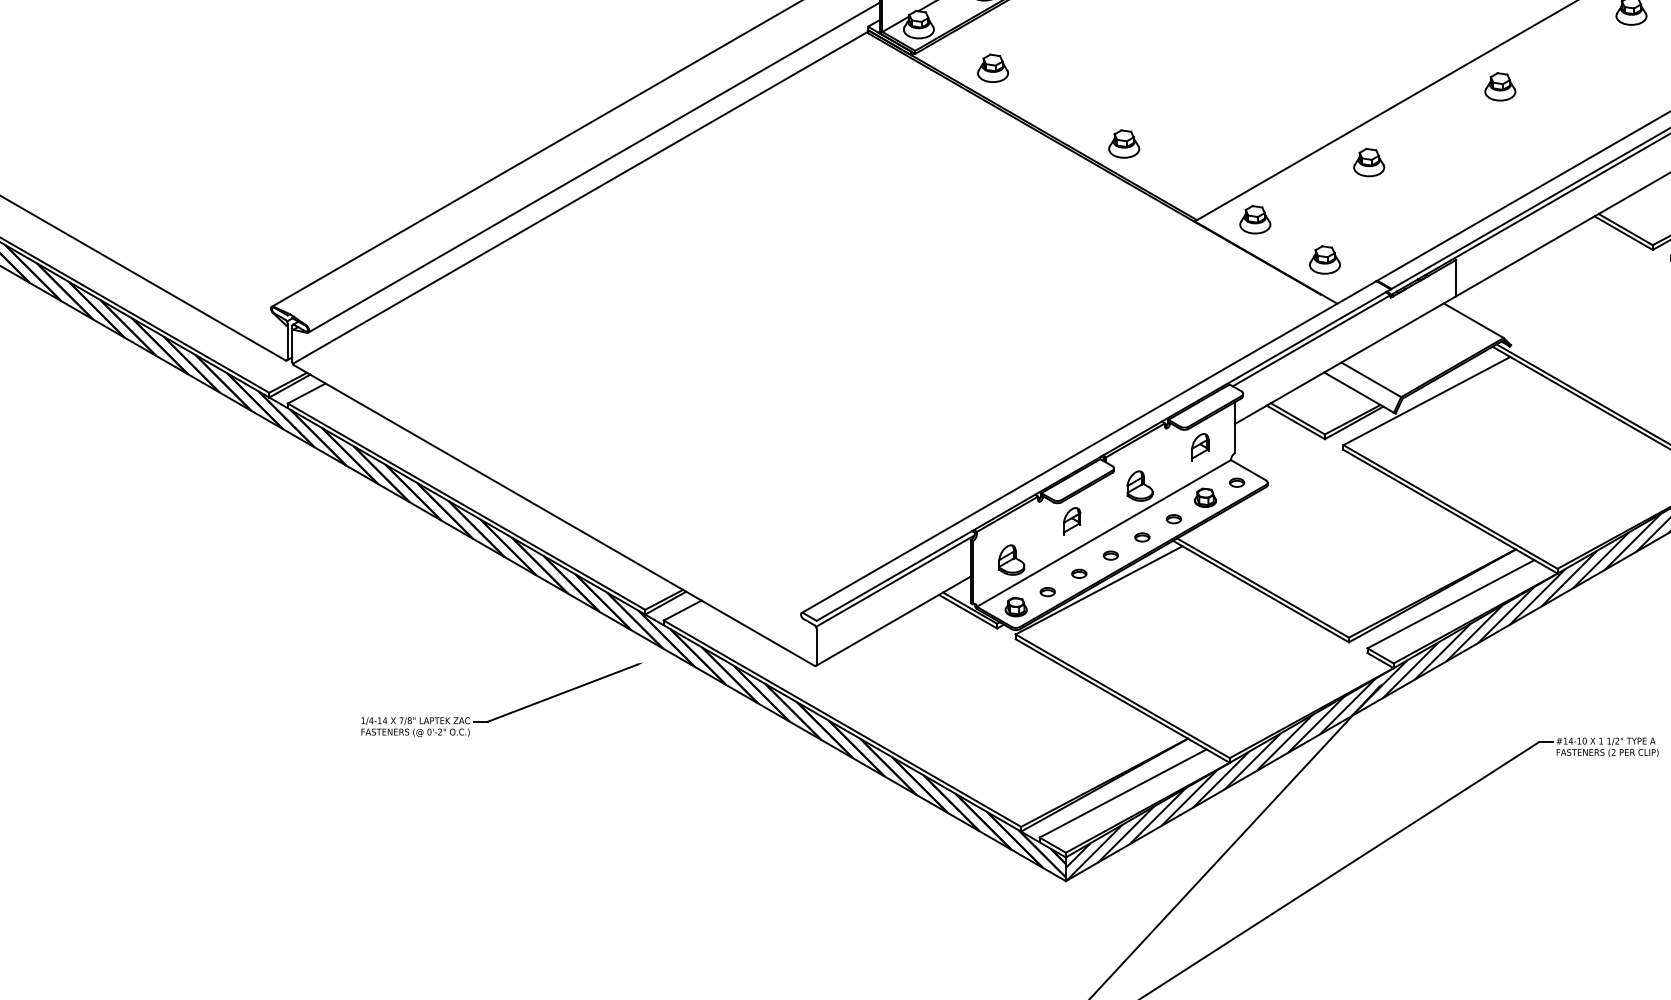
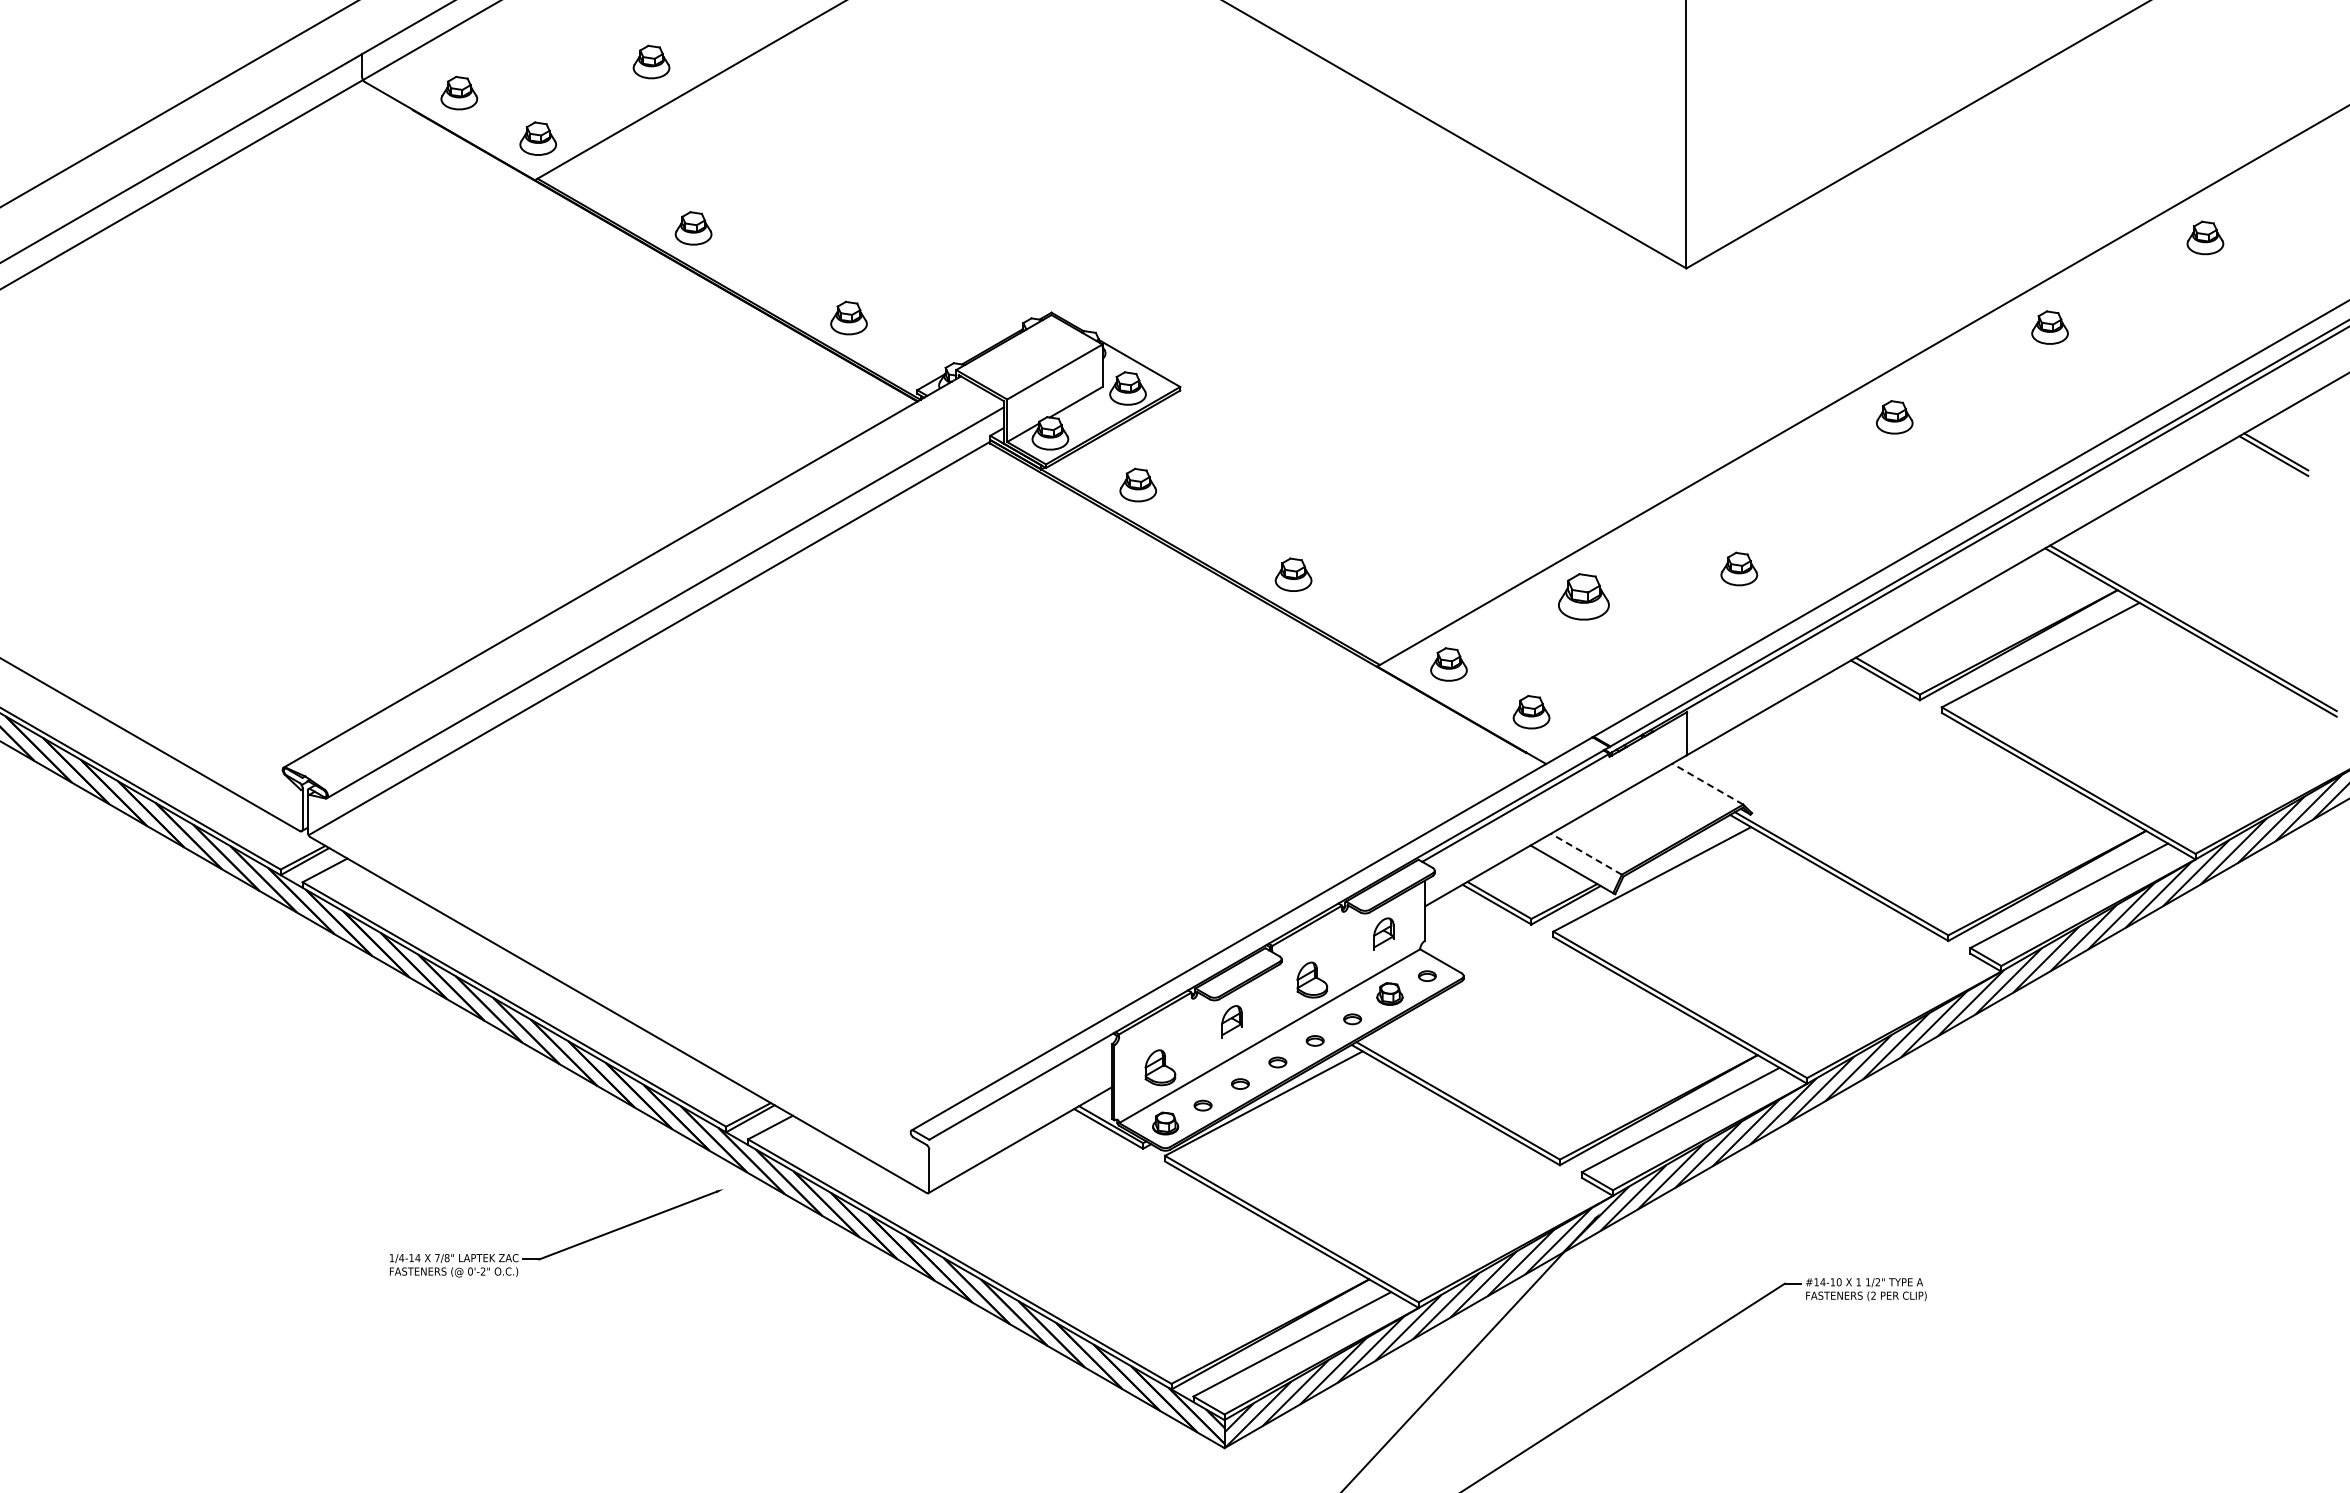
part: (1500, 86) -> (1739, 568), moved
part: (1368, 162) -> (1583, 596), size x1.4
line: (1473, 321) -> (1707, 784), solid -> dashed
line: (1371, 380) -> (1586, 854), solid -> dashed
line: (895, 580) -> (1022, 1092), removed

